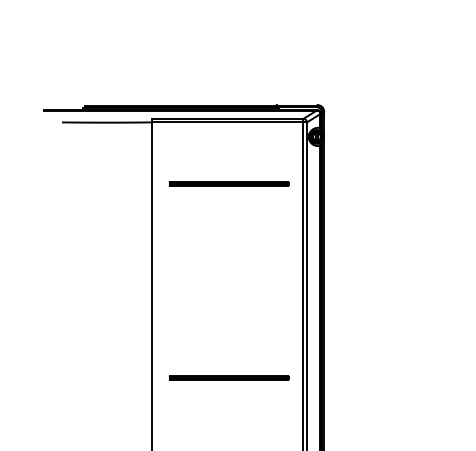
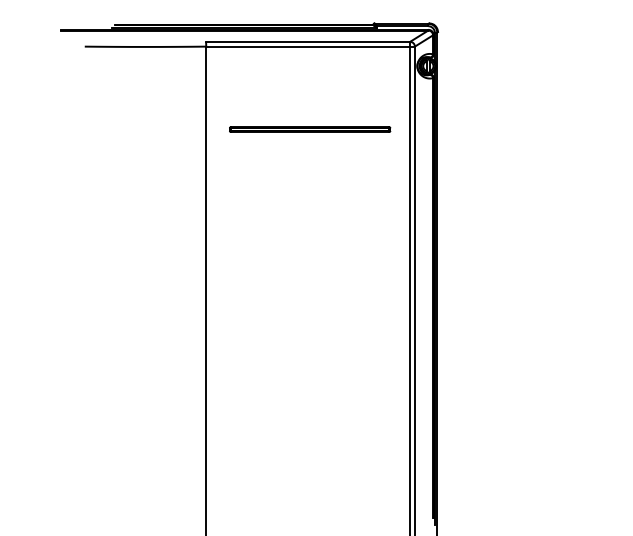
part: (228, 377) -> (309, 390), removed

